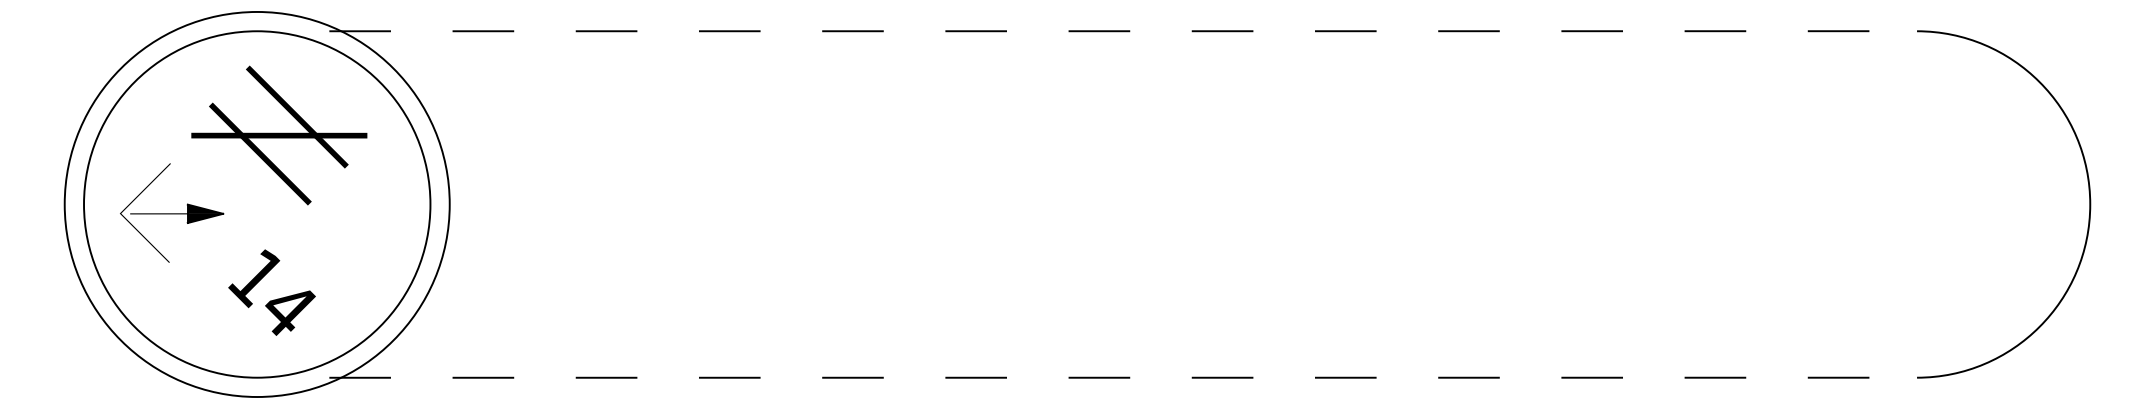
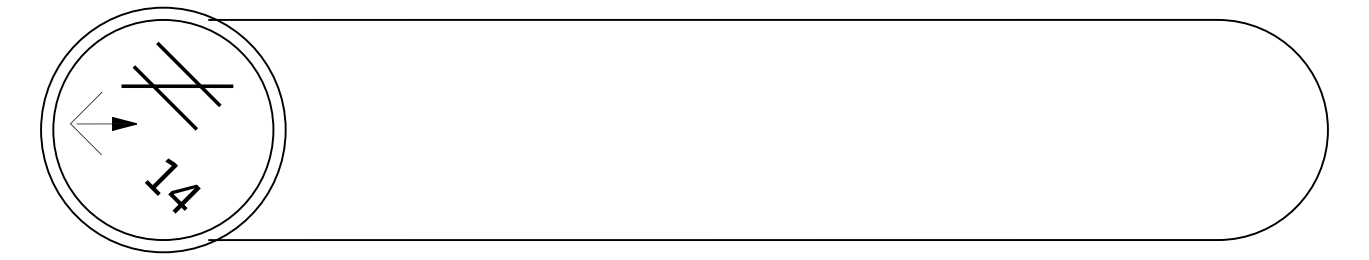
line: (1124, 30) -> (714, 19), dashed -> solid
part: (172, 213) -> (103, 123), moved
line: (1124, 378) -> (714, 240), dashed -> solid

